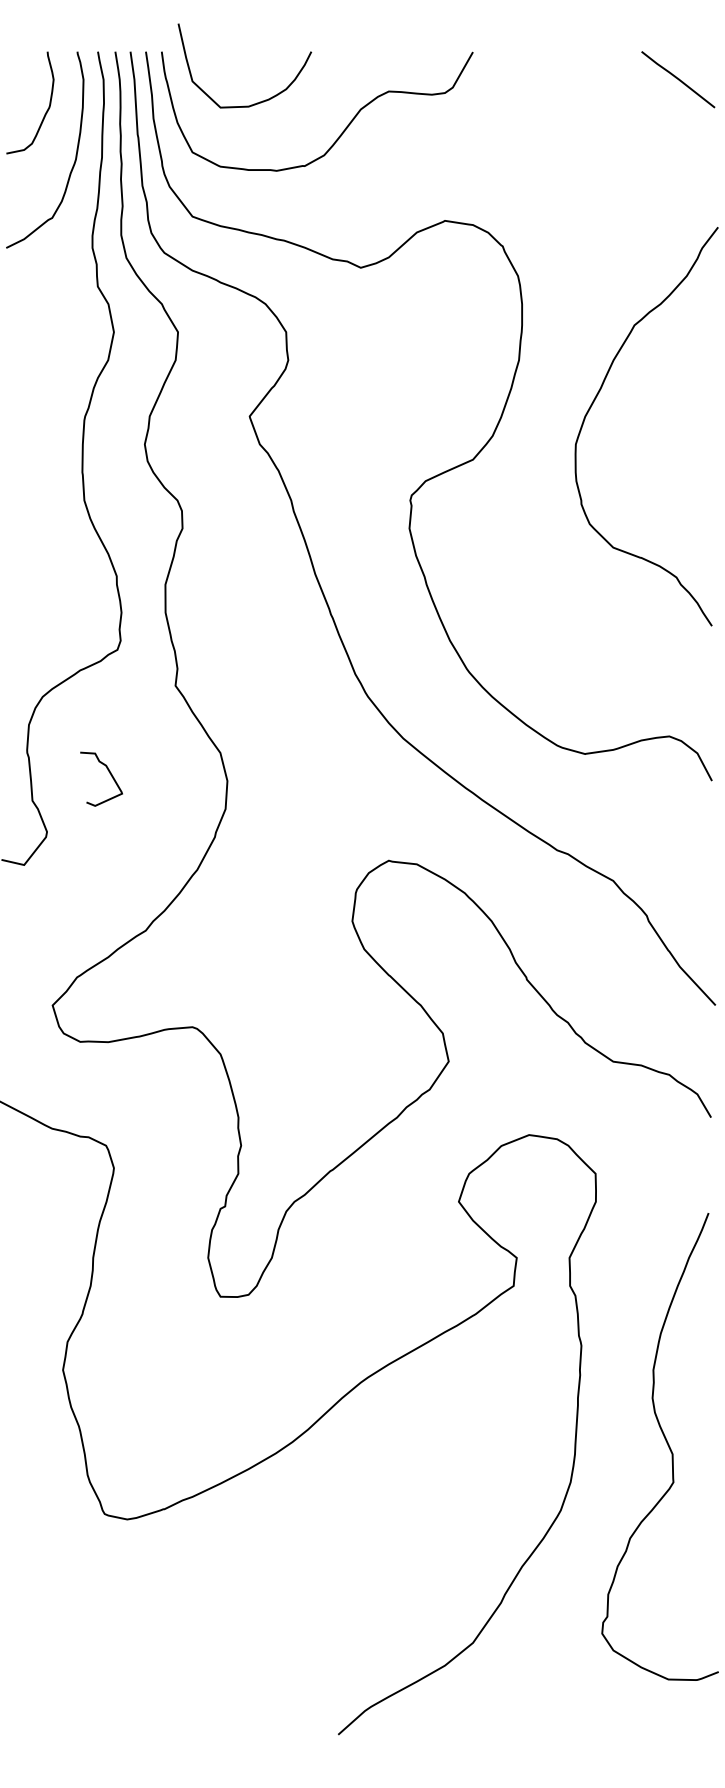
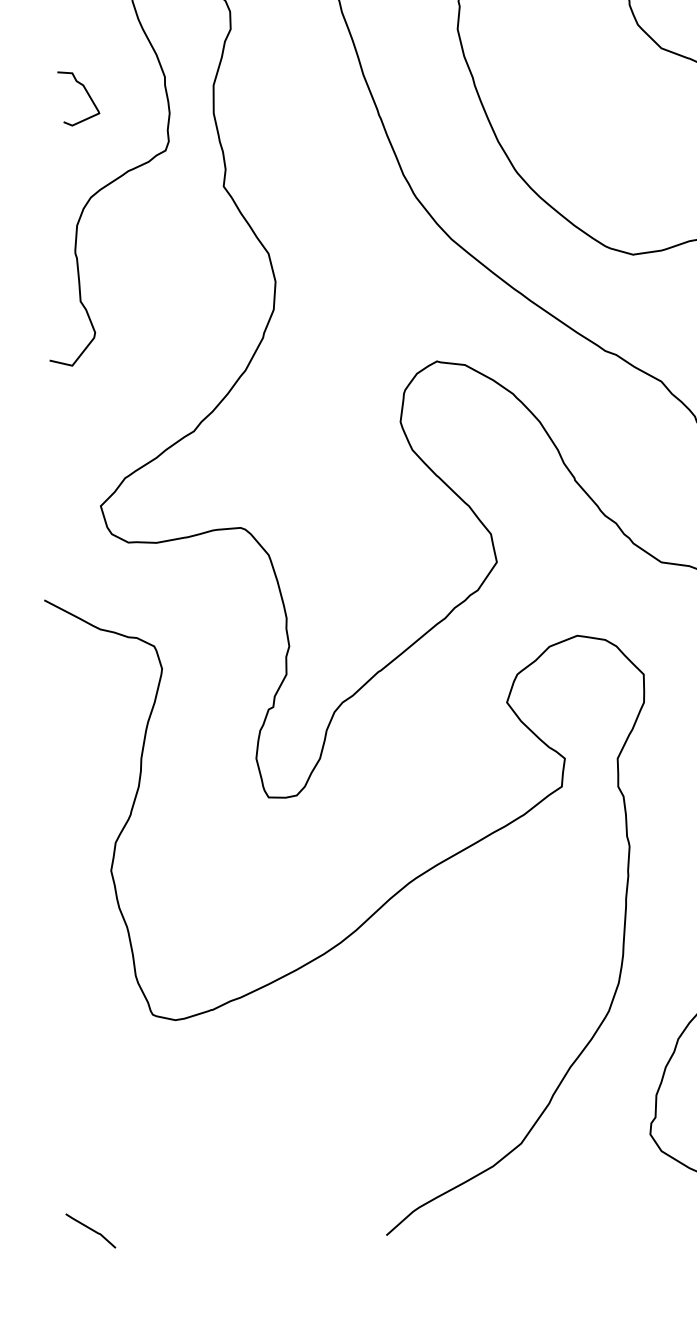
curve: (109, 773) -> (86, 93), moved
line: (42, 1729) -> (90, 1230), added

